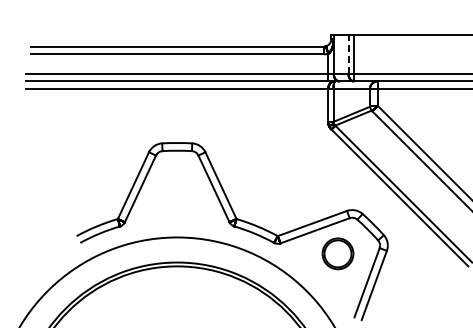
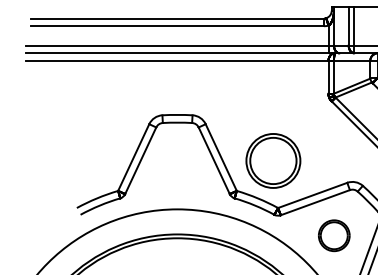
line: (348, 53) -> (348, 25), dashed -> solid
part: (272, 188) -> (272, 160), added
part: (337, 253) -> (333, 235), moved

